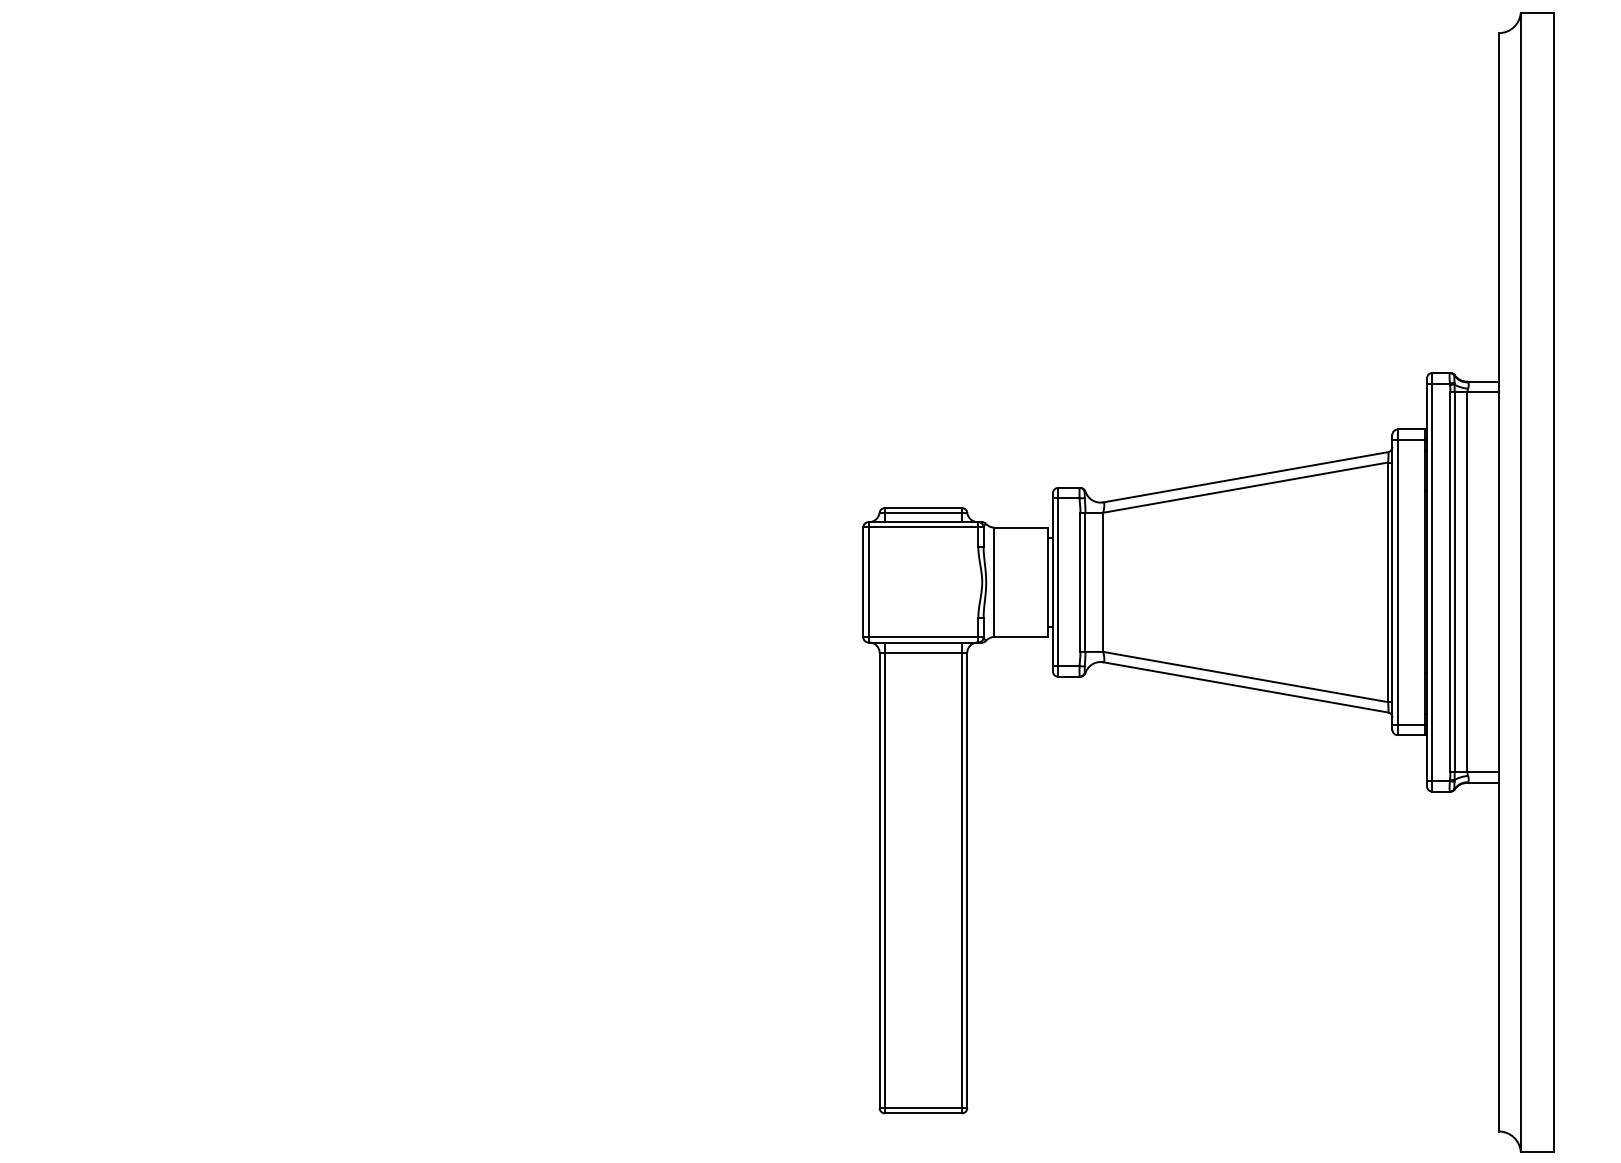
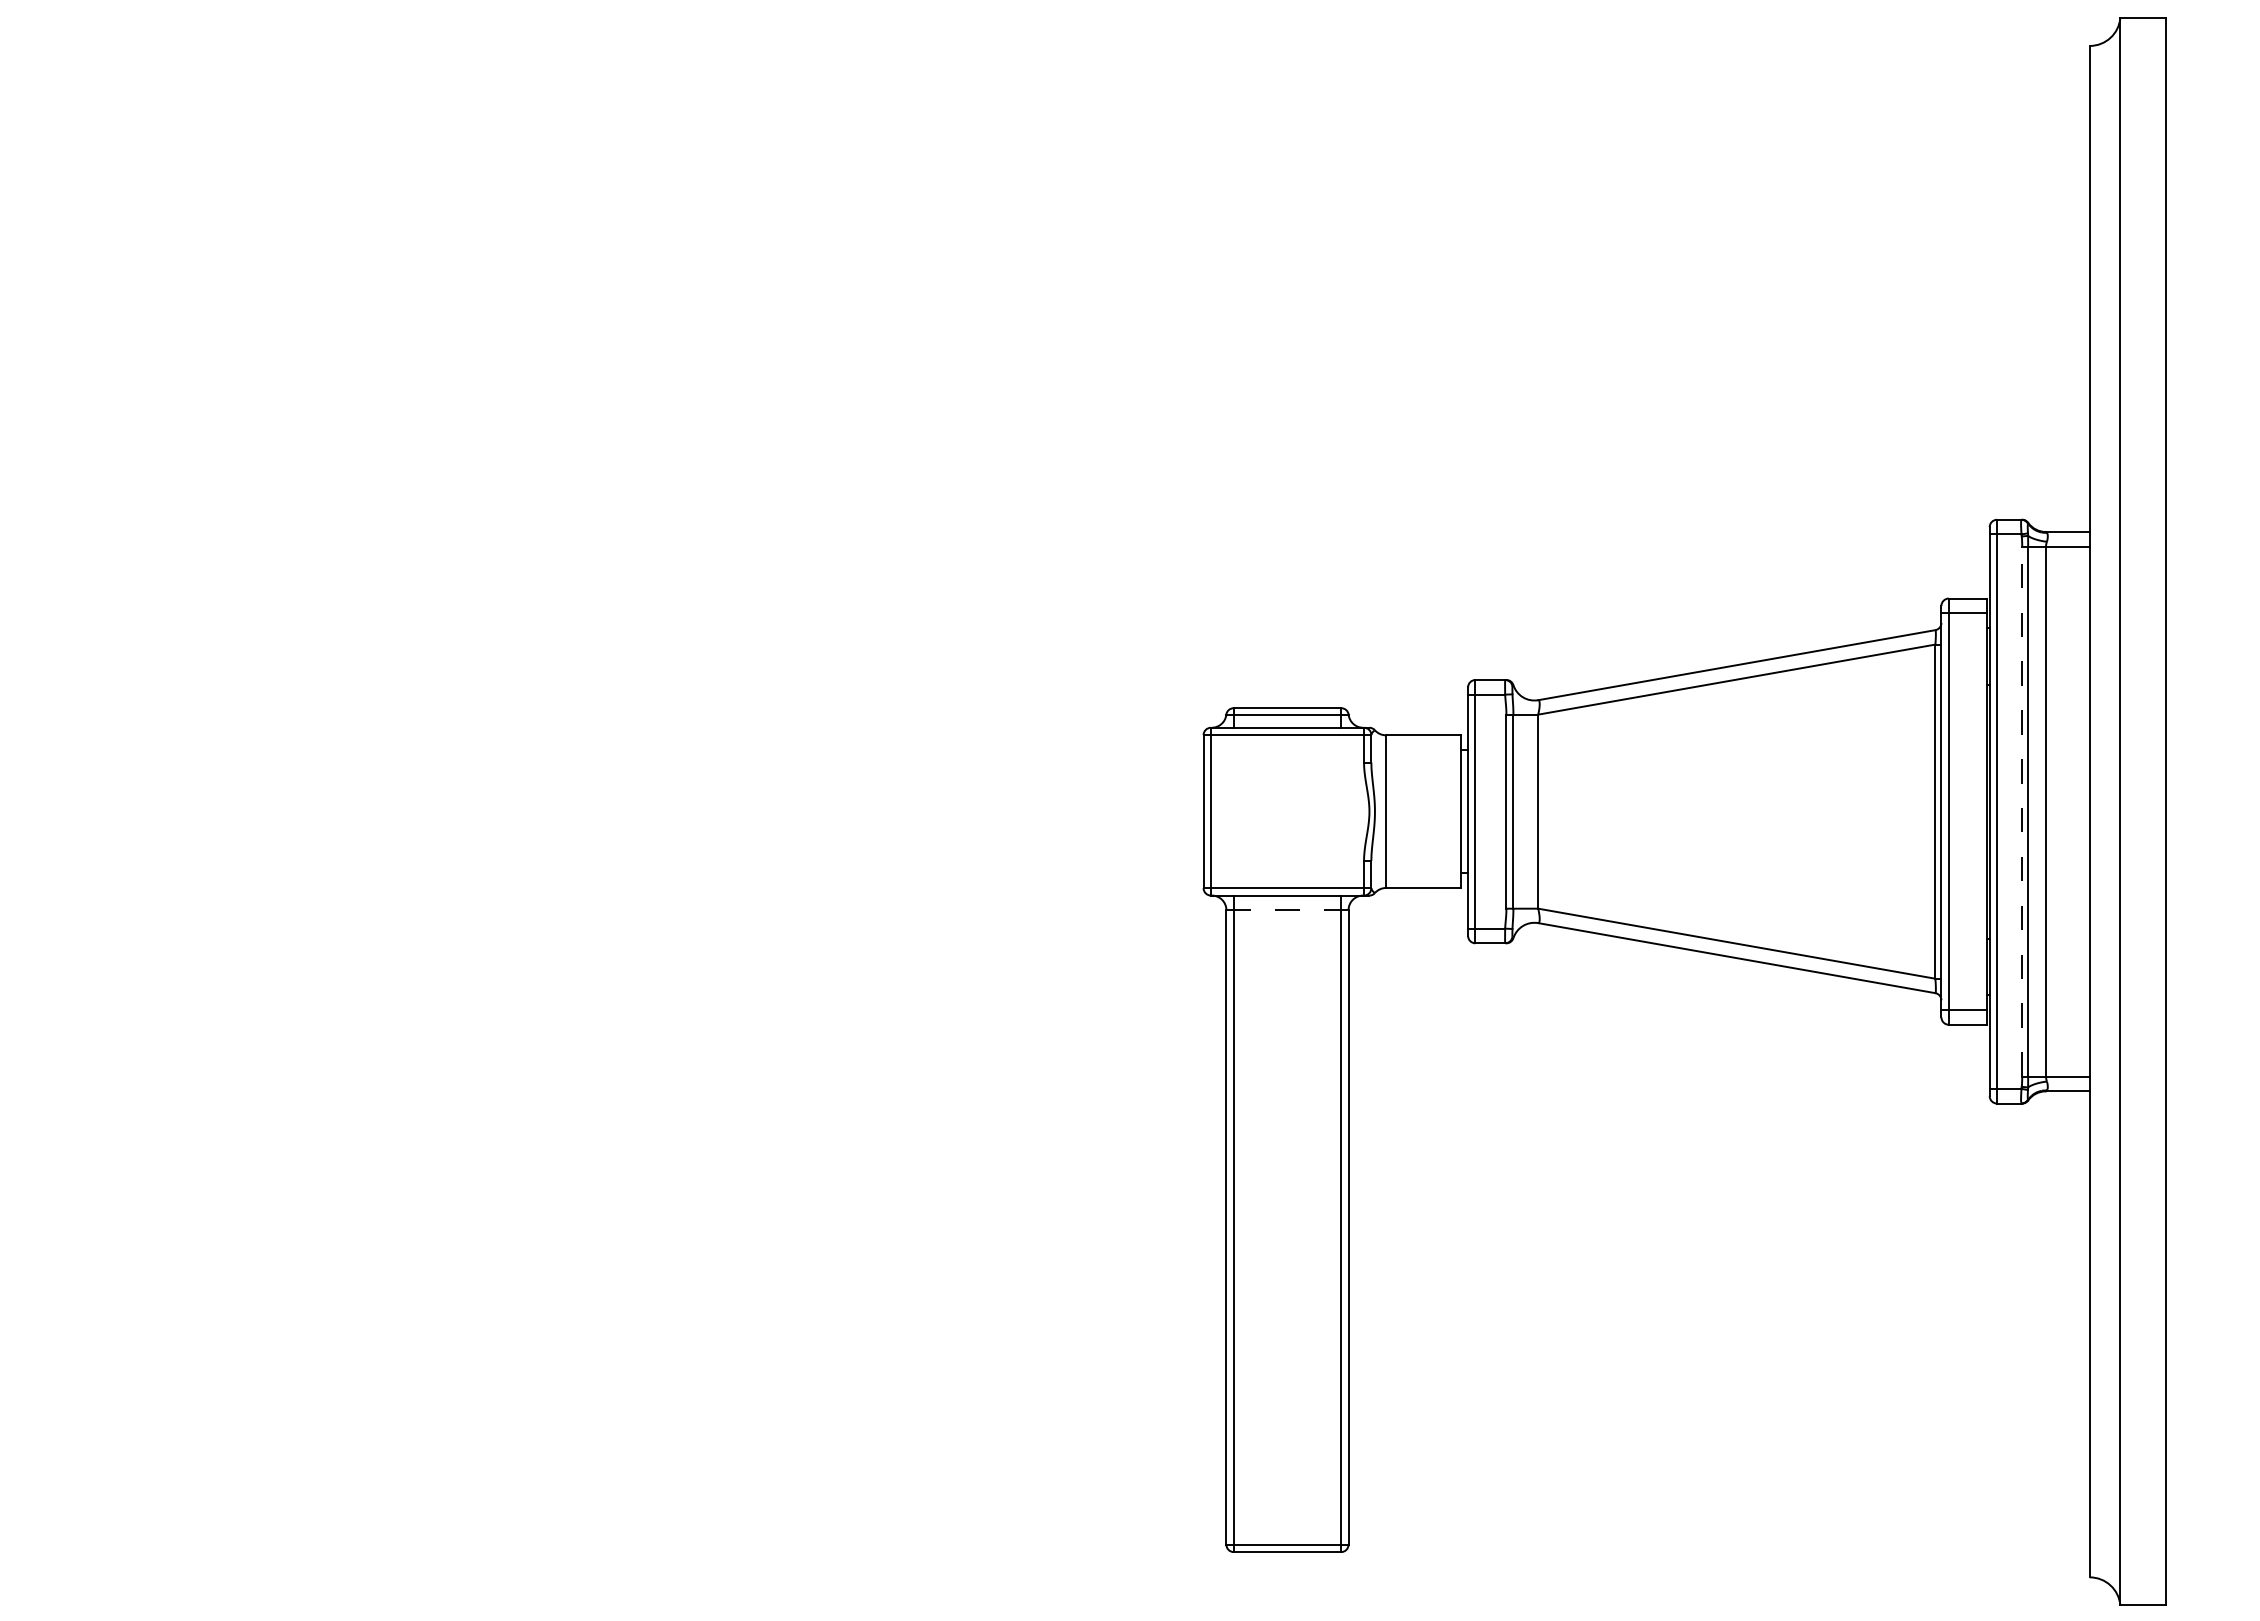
line: (1450, 582) -> (2022, 811), solid -> dashed
line: (923, 653) -> (1287, 910), solid -> dashed

